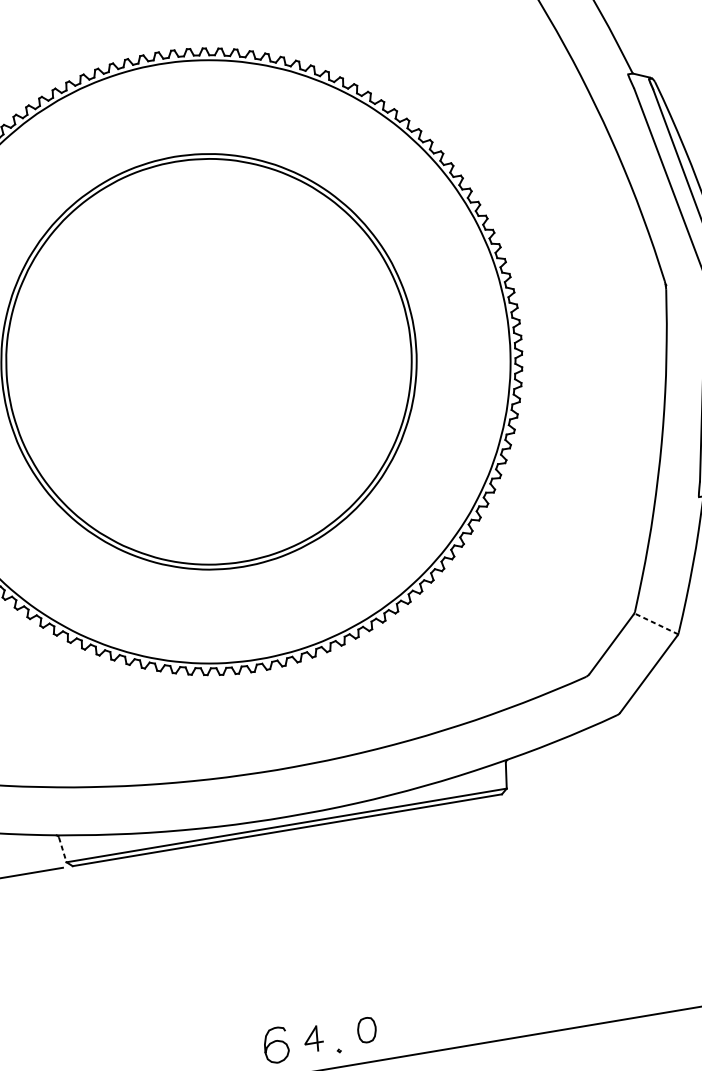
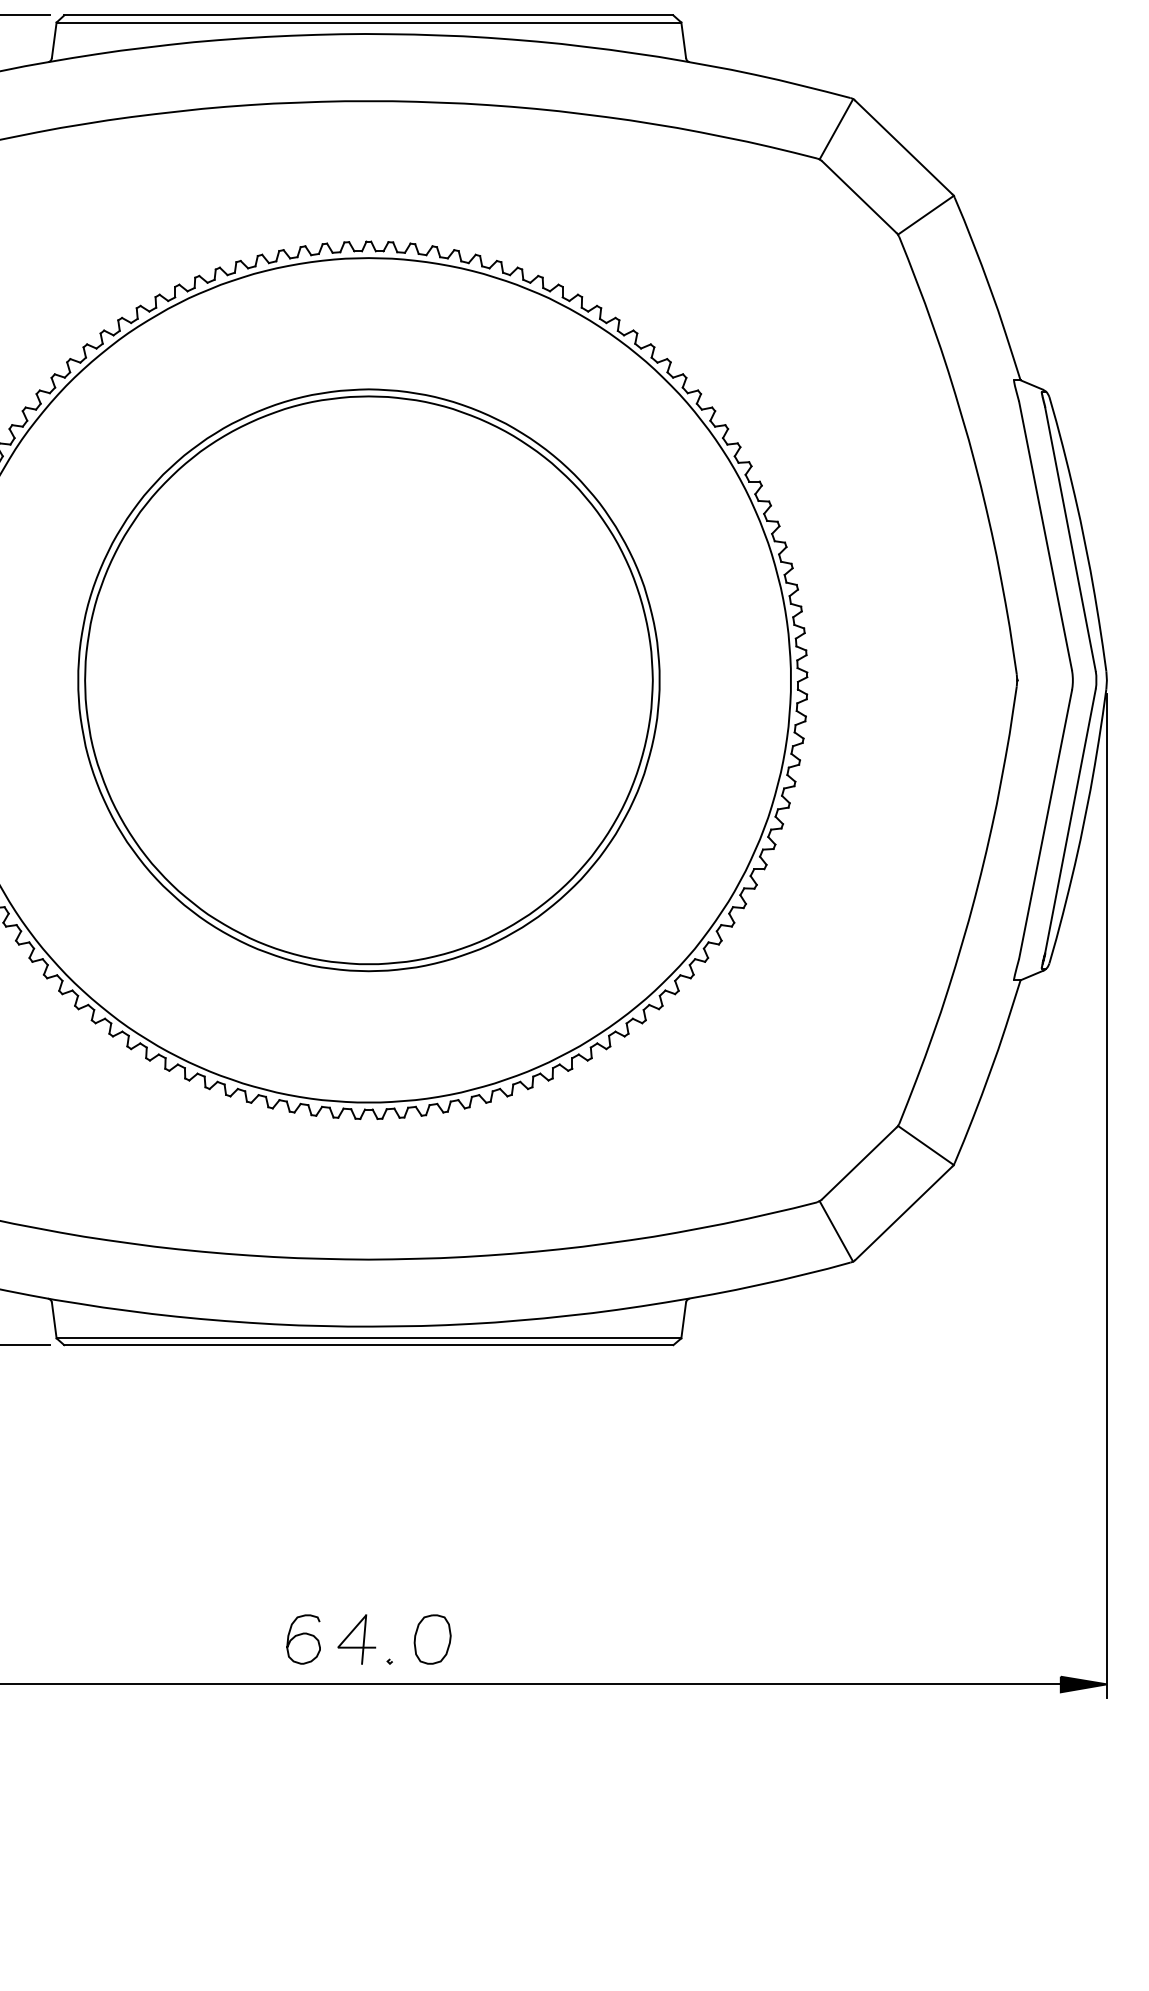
line: (656, 623) -> (925, 1145), dashed -> solid
line: (603, 695) -> (836, 1231), added
line: (62, 849) -> (54, 1320), dashed -> solid
part: (366, 1030) -> (432, 1639), size x1.43
part: (313, 1039) -> (356, 1639), size x1.43

